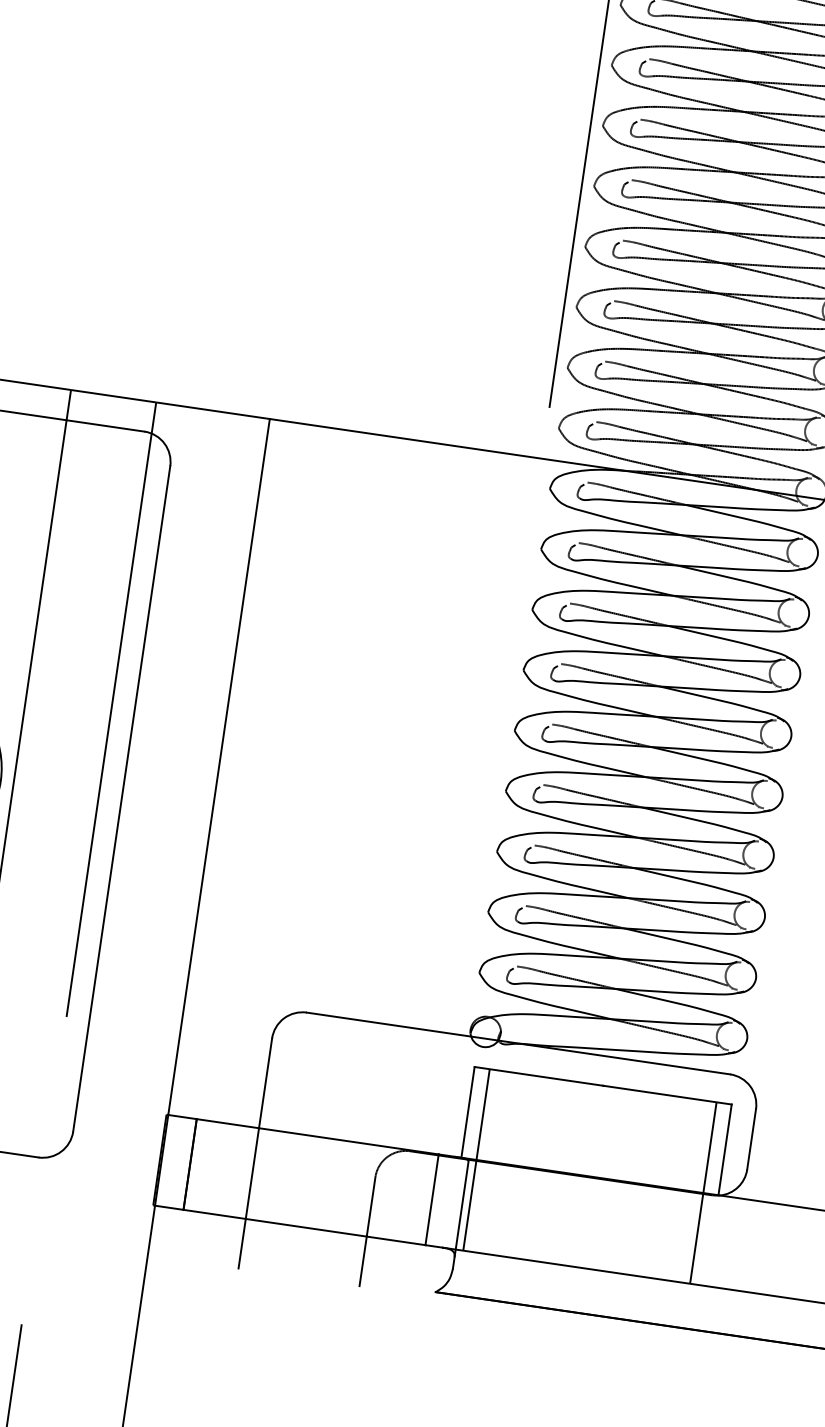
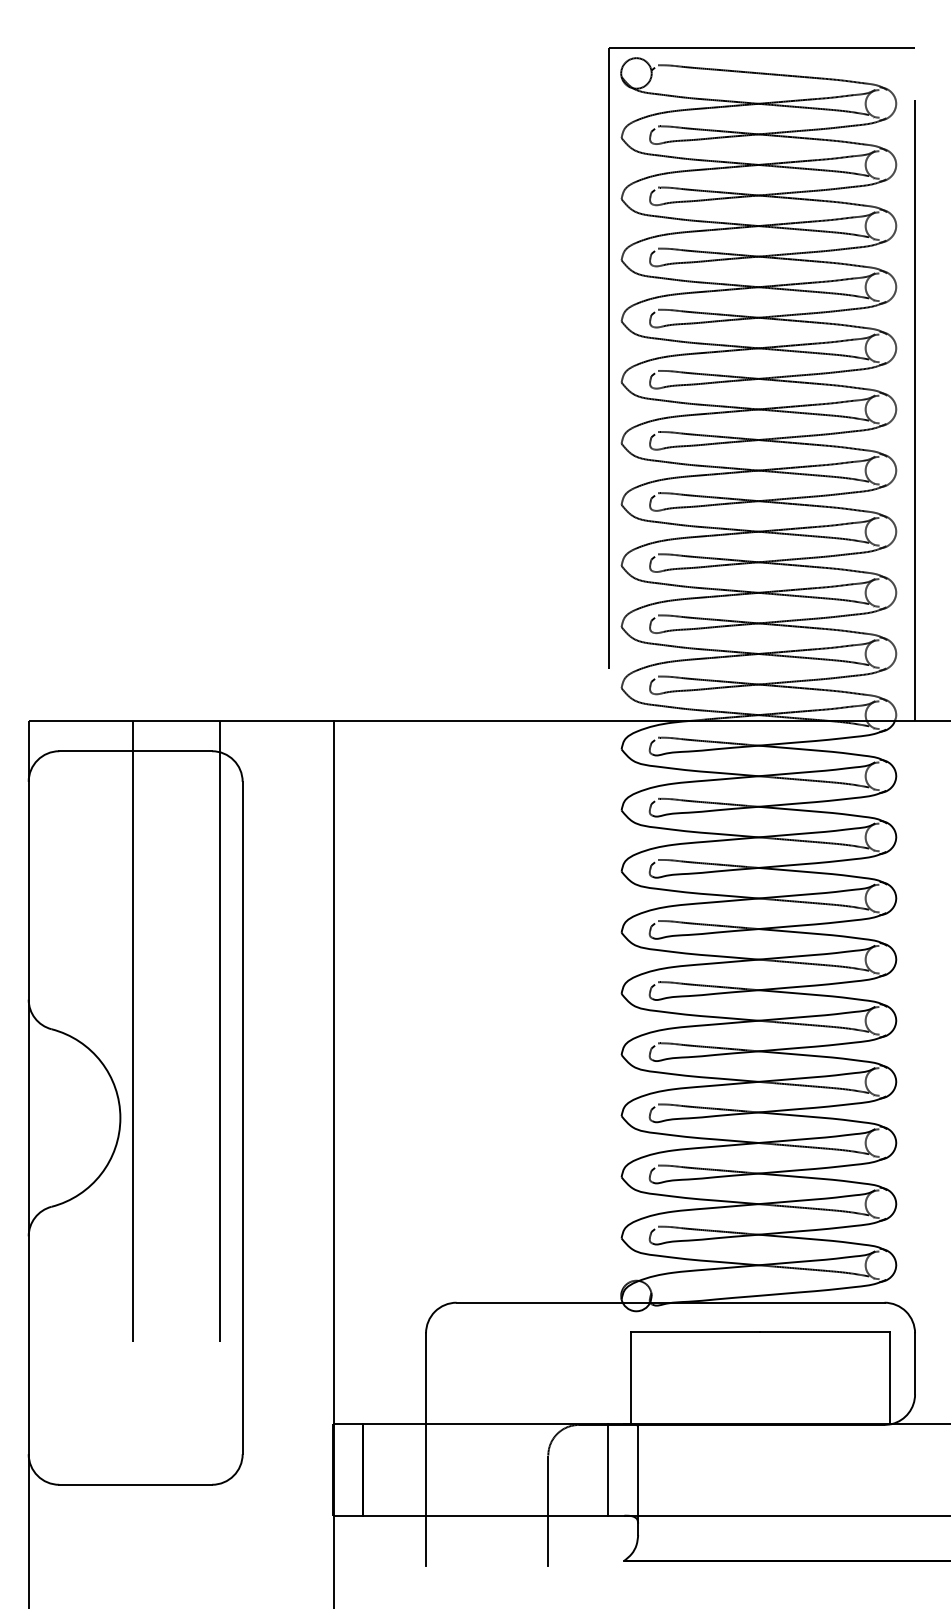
line: (476, 1159) -> (645, 1423), removed
line: (703, 1192) -> (875, 1423), removed

